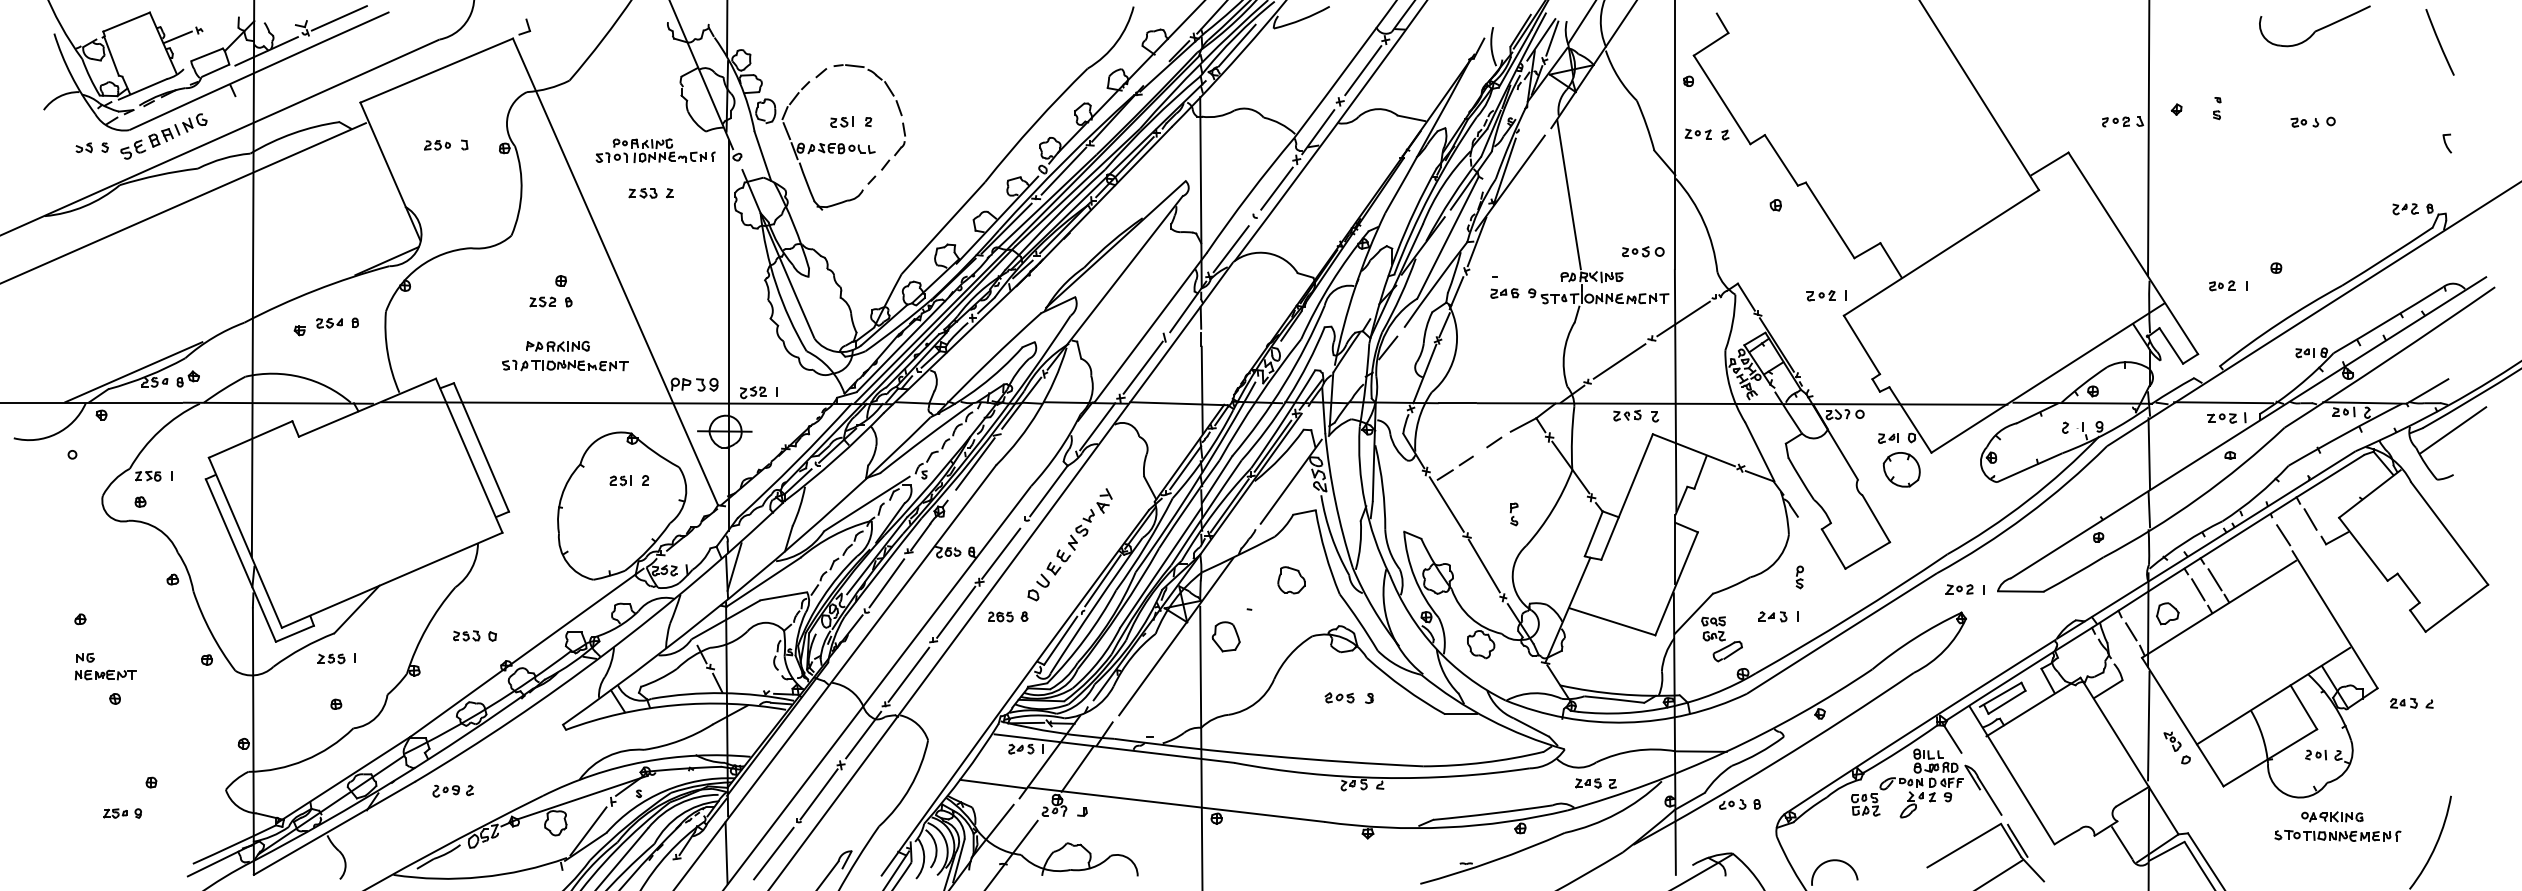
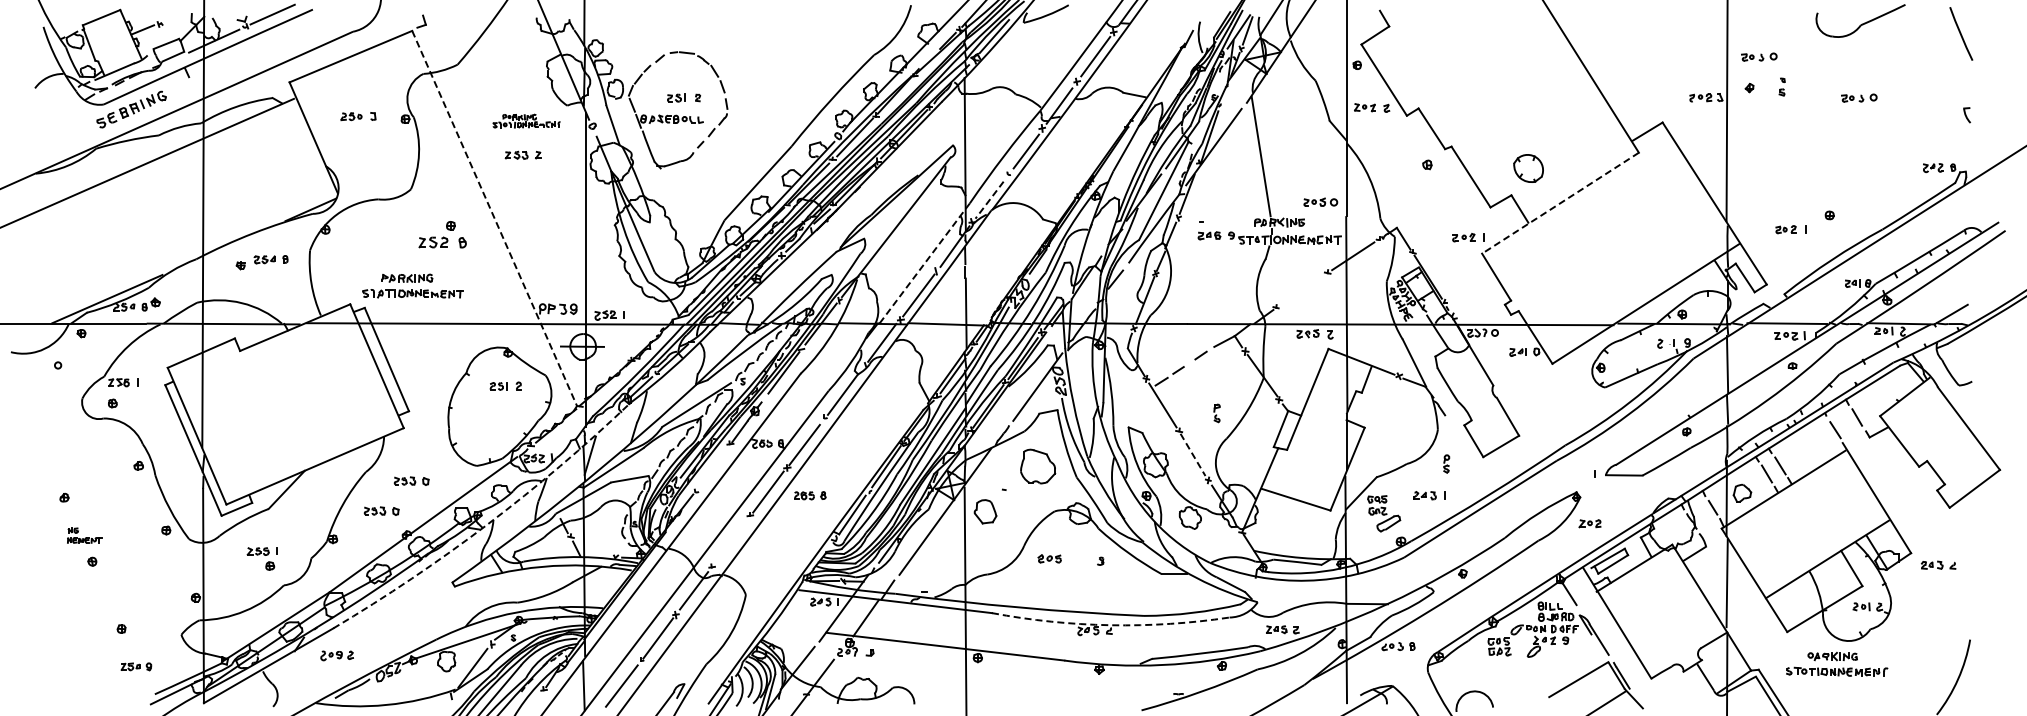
part: (2189, 70) -> (1759, 56), added
part: (91, 147) -> (73, 118), removed
part: (655, 151) -> (526, 121), size x0.7
line: (1231, 249) -> (989, 200), solid -> dashed
line: (1941, 253) -> (1560, 203), solid -> dashed
line: (615, 271) -> (494, 218), solid -> dashed
part: (550, 301) -> (442, 242), size x1.4
line: (1150, 327) -> (924, 263), solid -> dashed
part: (564, 355) -> (412, 285), moved
line: (1619, 361) -> (1301, 290), removed
line: (2452, 429) -> (1971, 345), removed
part: (1901, 469) -> (1528, 168), moved
part: (1069, 544) -> (859, 437), removed
line: (1484, 565) -> (1193, 454), solid -> dashed
part: (1290, 579) -> (1037, 465), size x1.6
line: (886, 582) -> (712, 468), removed
part: (1958, 589) -> (1589, 523), moved
part: (512, 597) -> (411, 480), added
arc: (606, 652) -> (487, 524), solid -> dashed
part: (335, 658) -> (261, 551), moved
part: (105, 666) -> (84, 535), size x0.7
line: (908, 675) -> (730, 542), removed
part: (1339, 697) -> (1049, 558), moved
part: (2176, 748) -> (1749, 601), removed
arc: (1381, 778) -> (1110, 625), solid -> dashed
line: (992, 783) -> (797, 629), removed
part: (452, 790) -> (336, 655), moved
part: (122, 813) -> (136, 666), moved
part: (2338, 825) -> (1837, 663), moved

